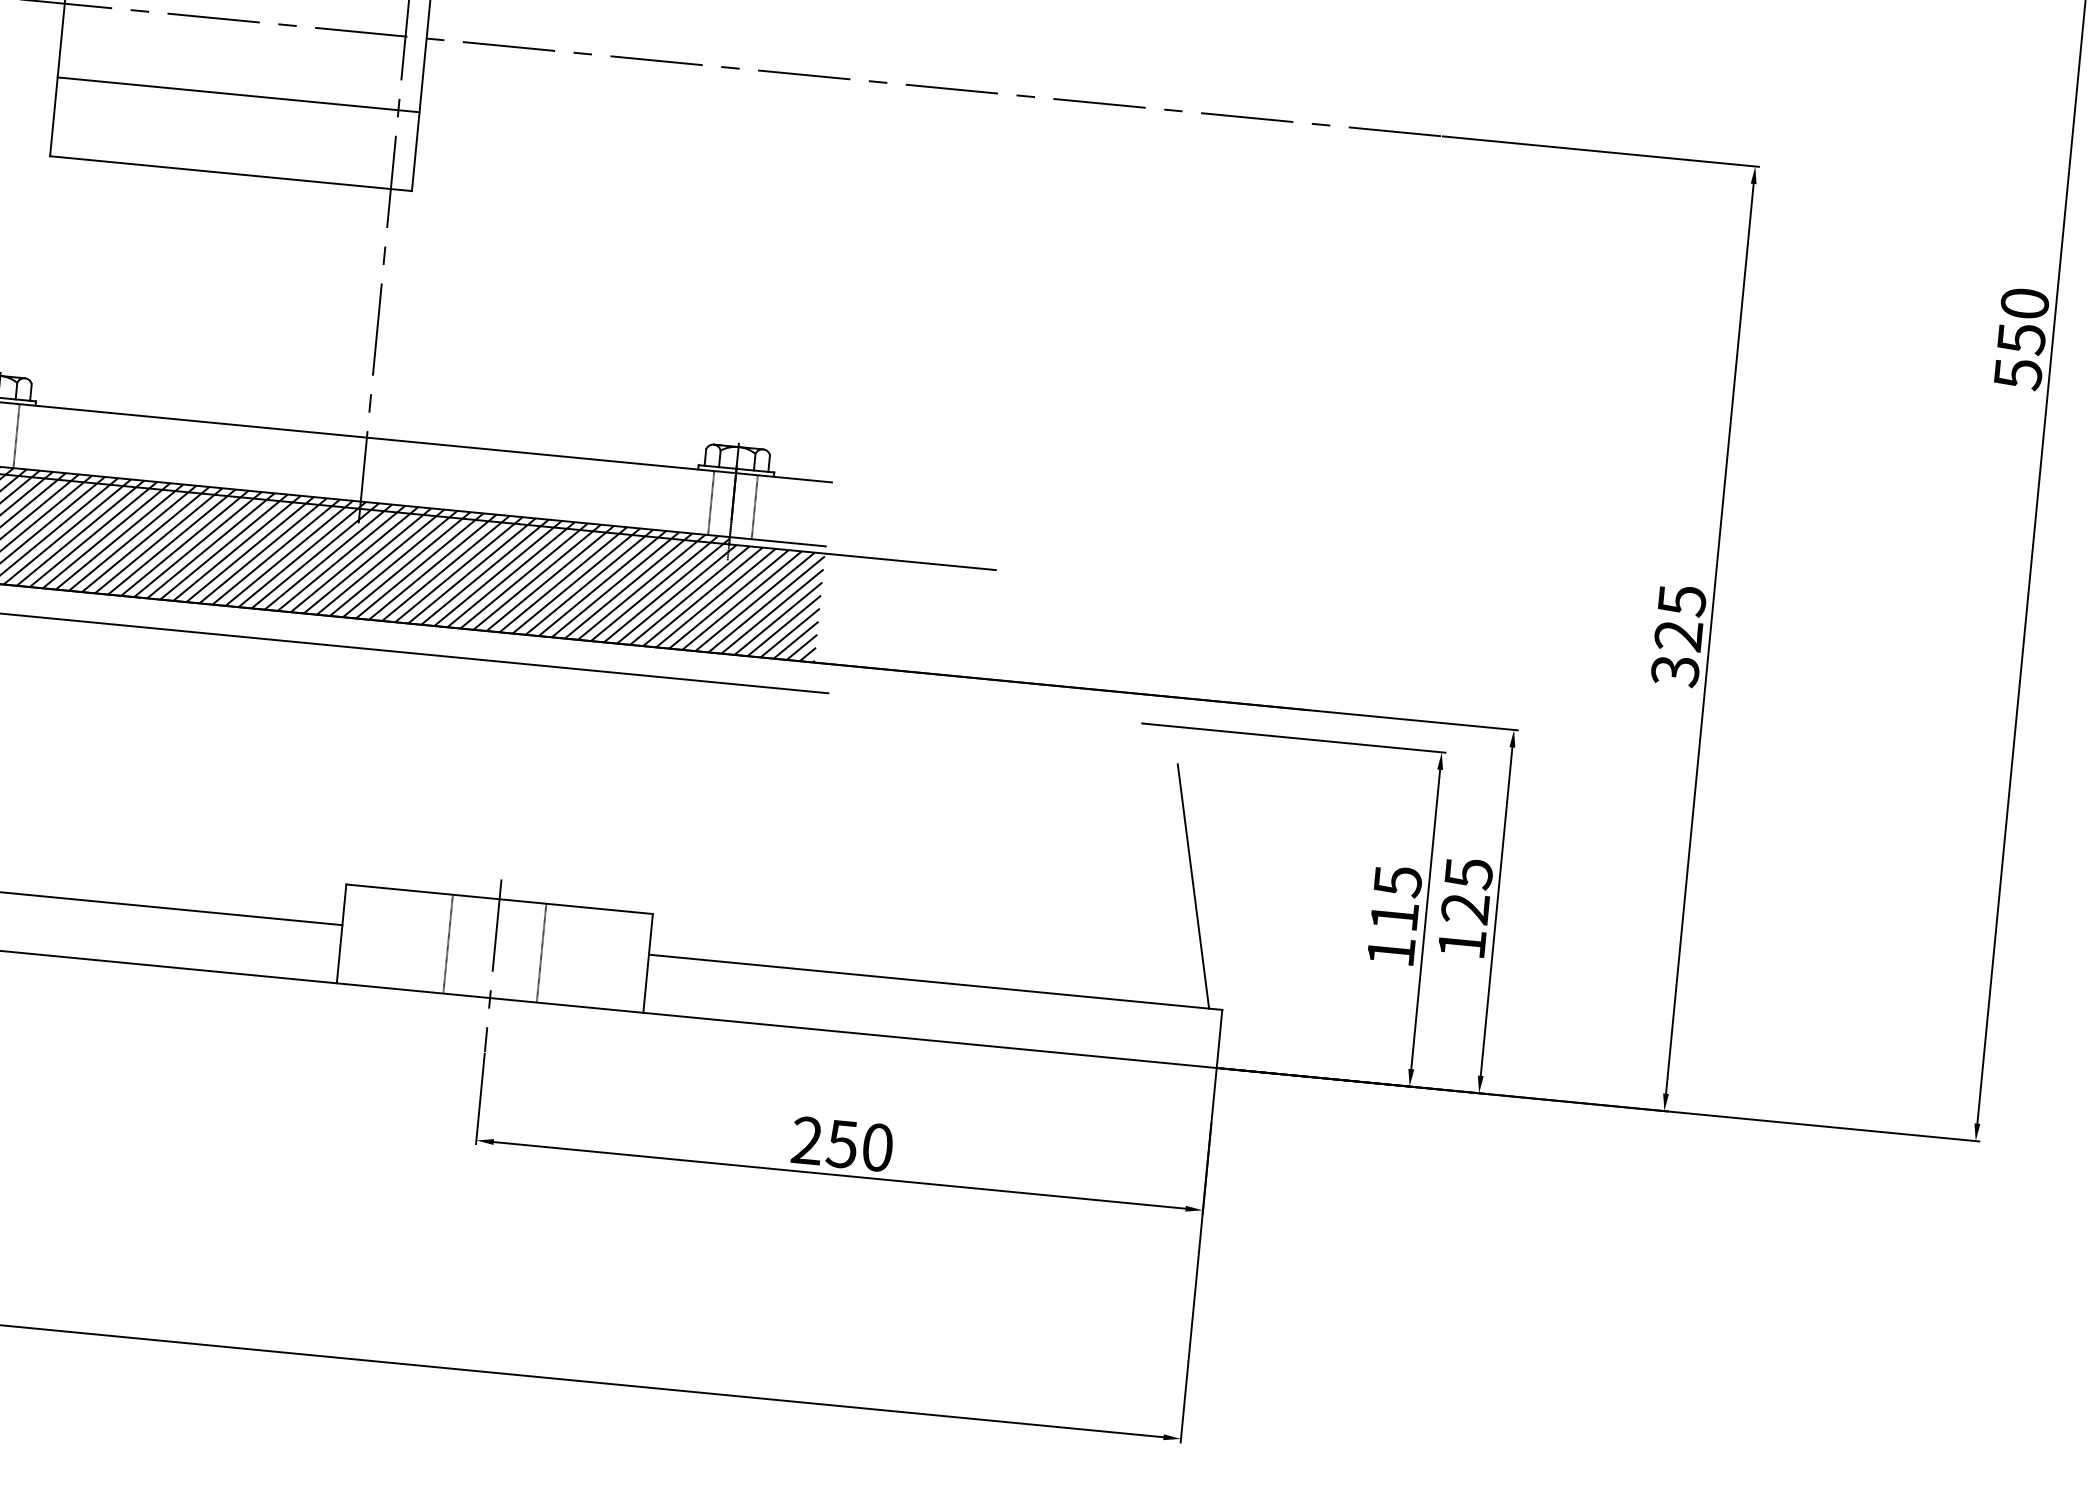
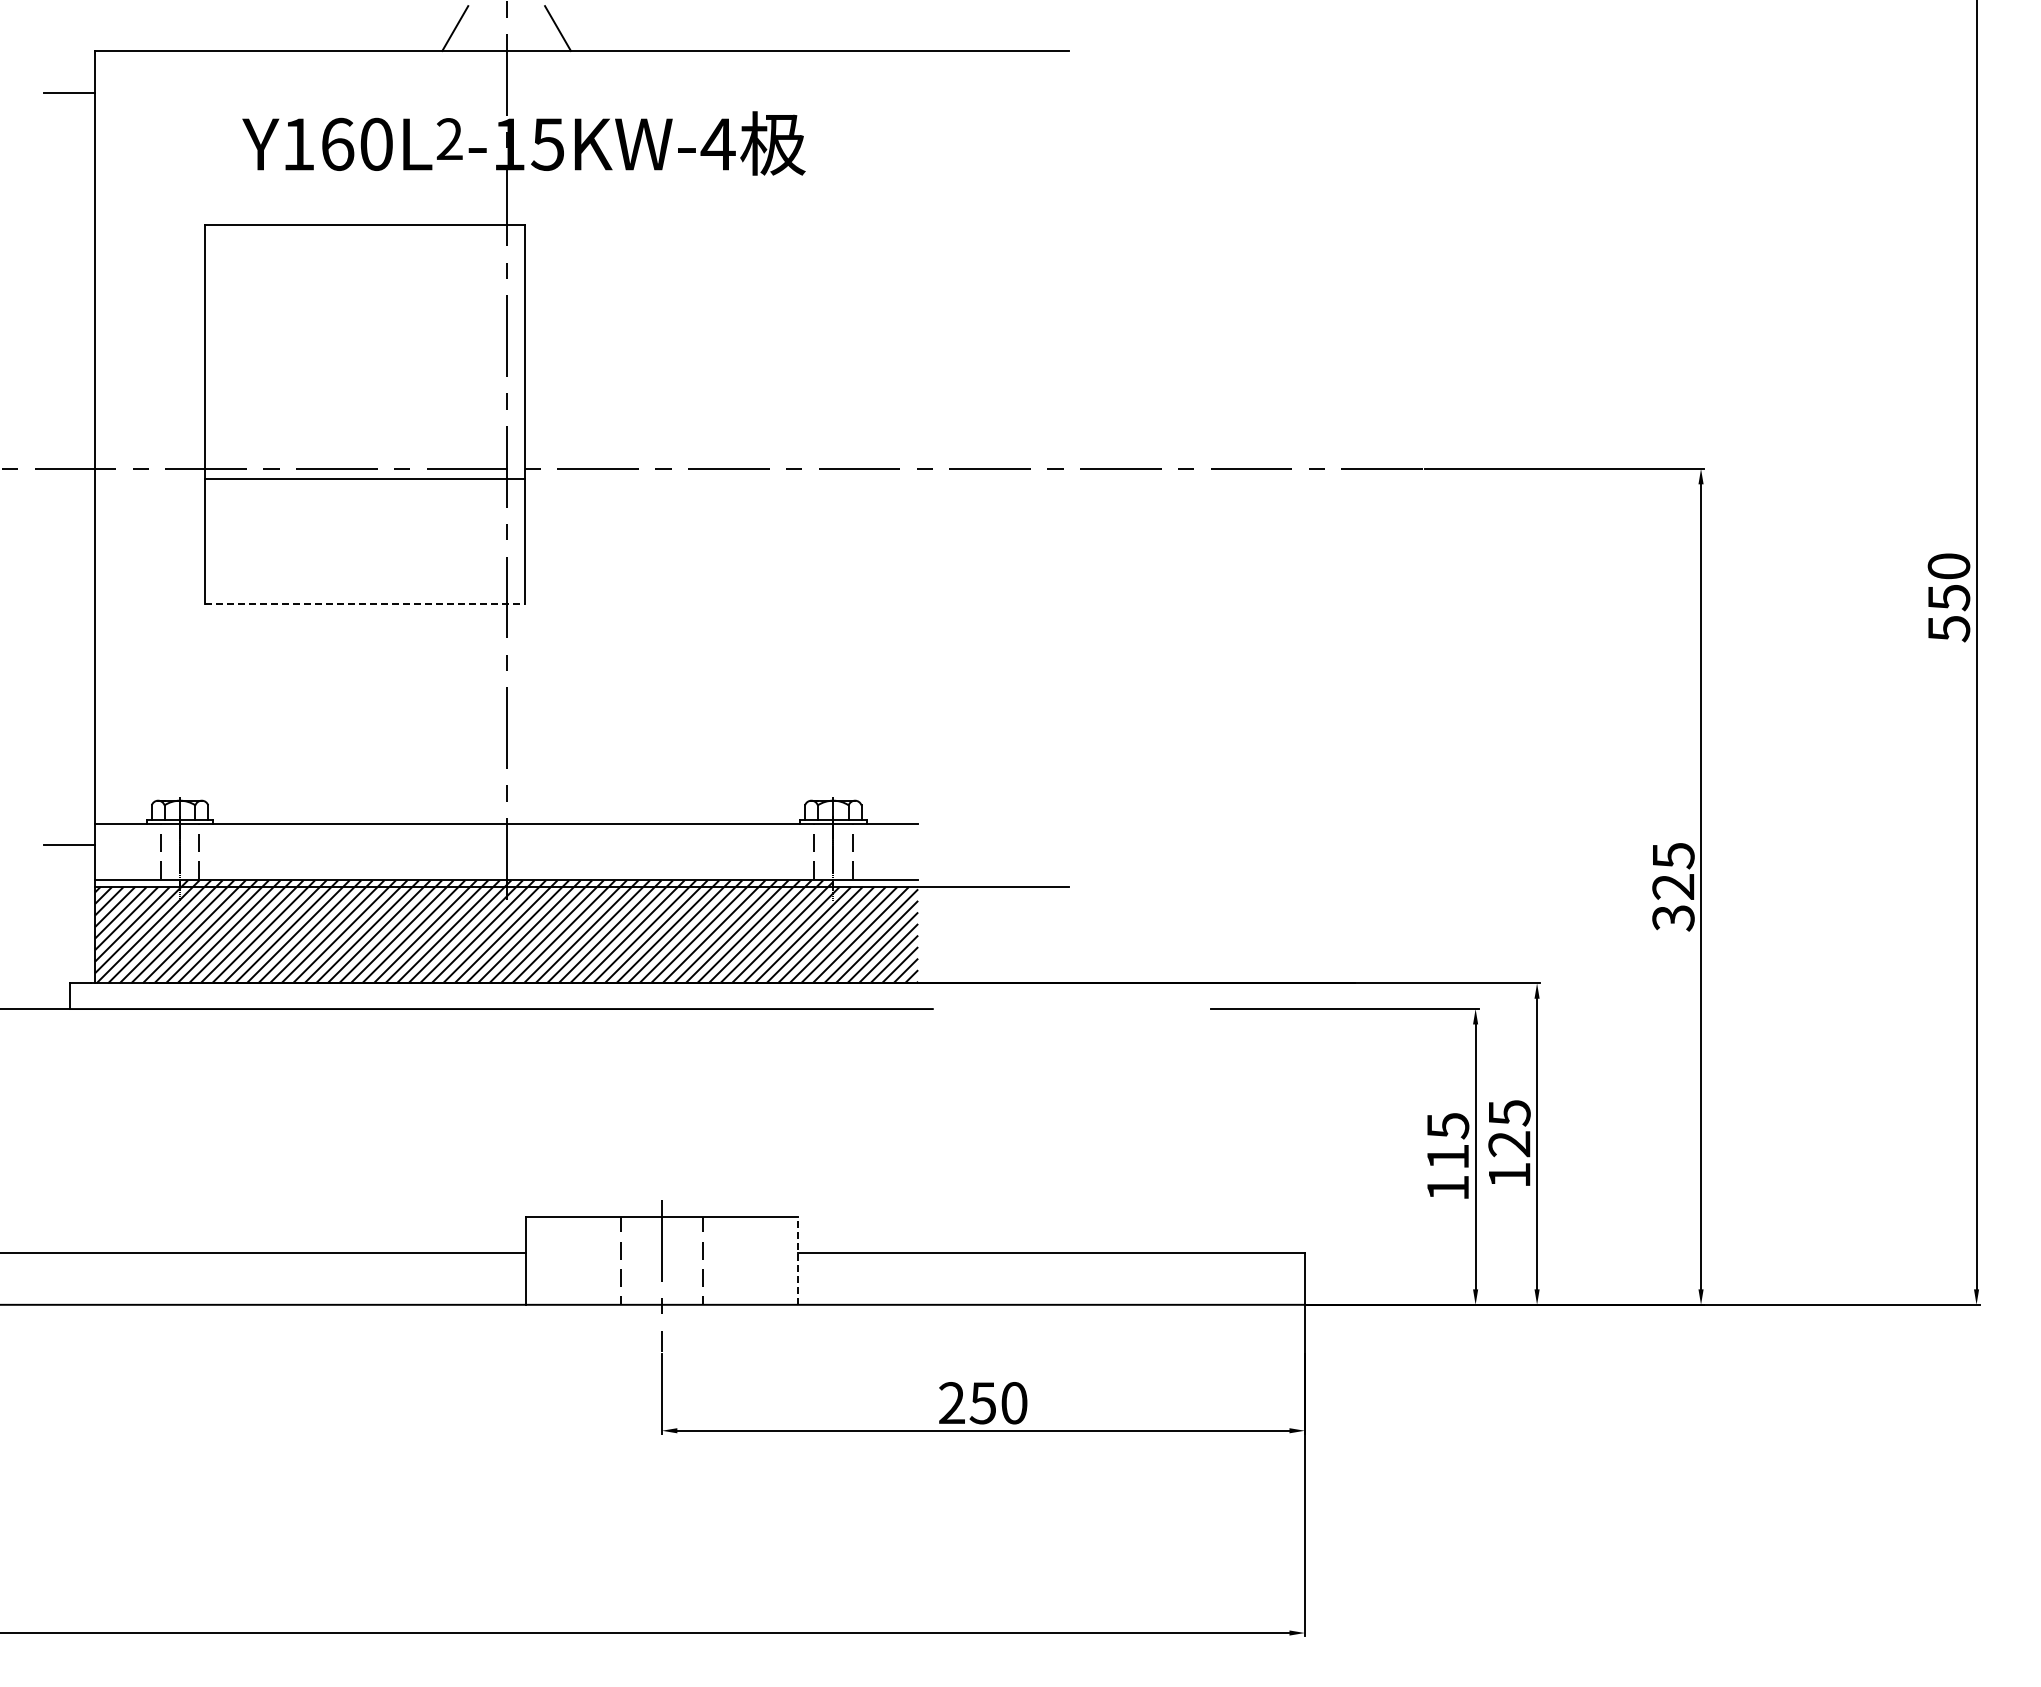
line: (238, 95) -> (365, 479), moved
line: (231, 173) -> (365, 603), solid -> dashed
line: (1193, 886) -> (1269, 1147), removed
line: (648, 963) -> (797, 1261), solid -> dashed

